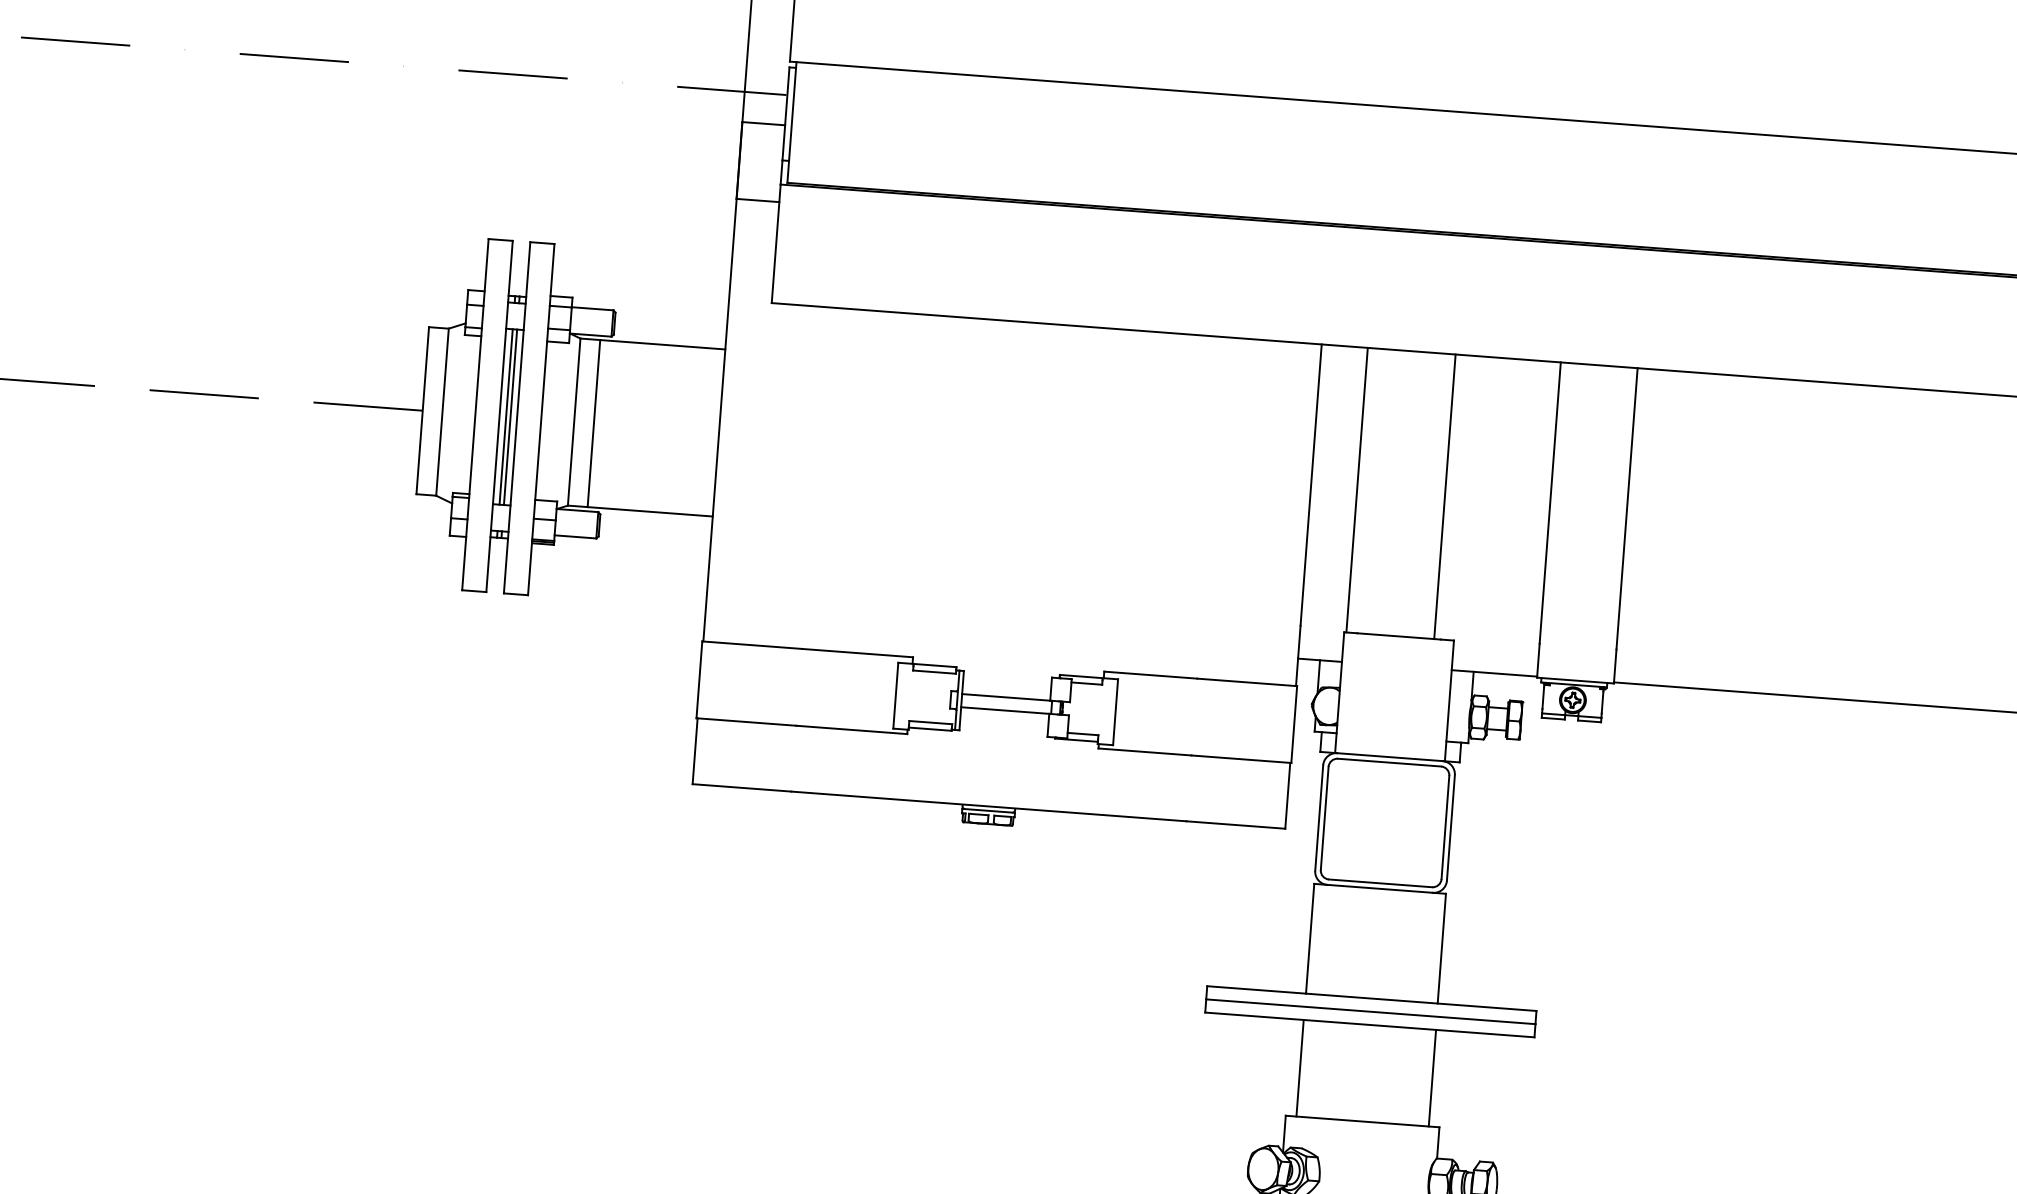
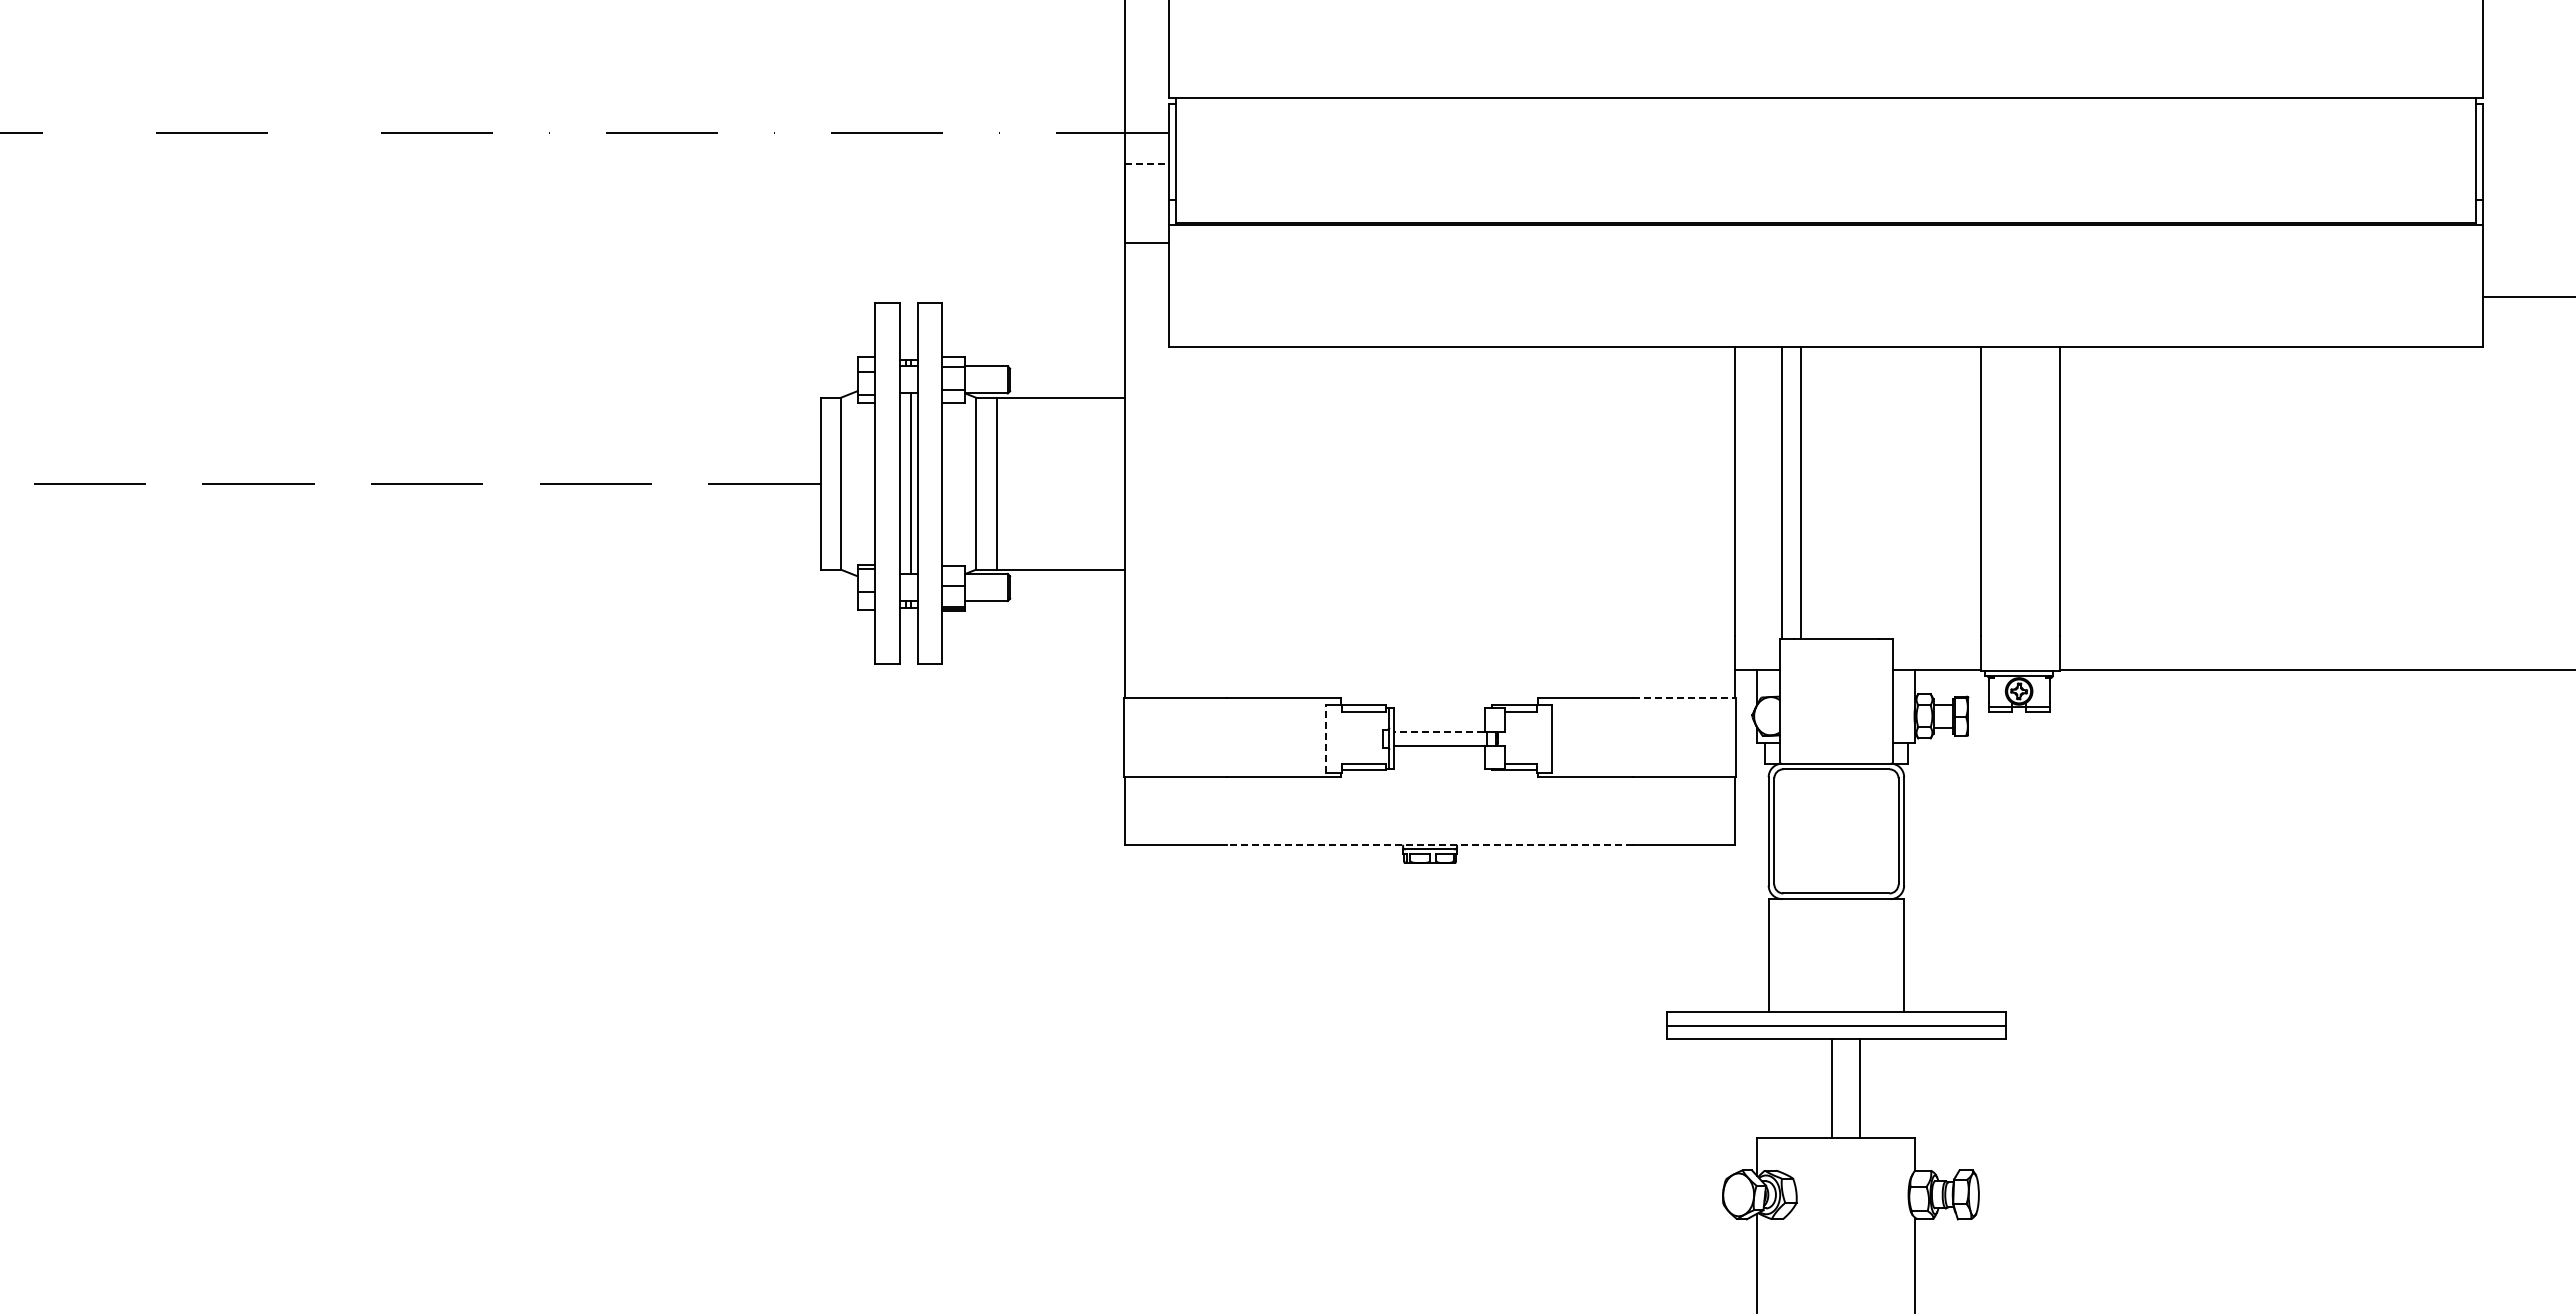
line: (764, 123) -> (1147, 163), solid -> dashed
line: (506, 416) -> (906, 483), removed
line: (1444, 496) -> (1800, 492), moved
line: (1248, 682) -> (1685, 698), solid -> dashed
line: (896, 695) -> (1326, 738), solid -> dashed
line: (1005, 697) -> (1438, 732), solid -> dashed
line: (988, 805) -> (1429, 844), solid -> dashed
line: (1300, 1068) -> (1832, 1088), moved
line: (1432, 1077) -> (1859, 1088), moved

